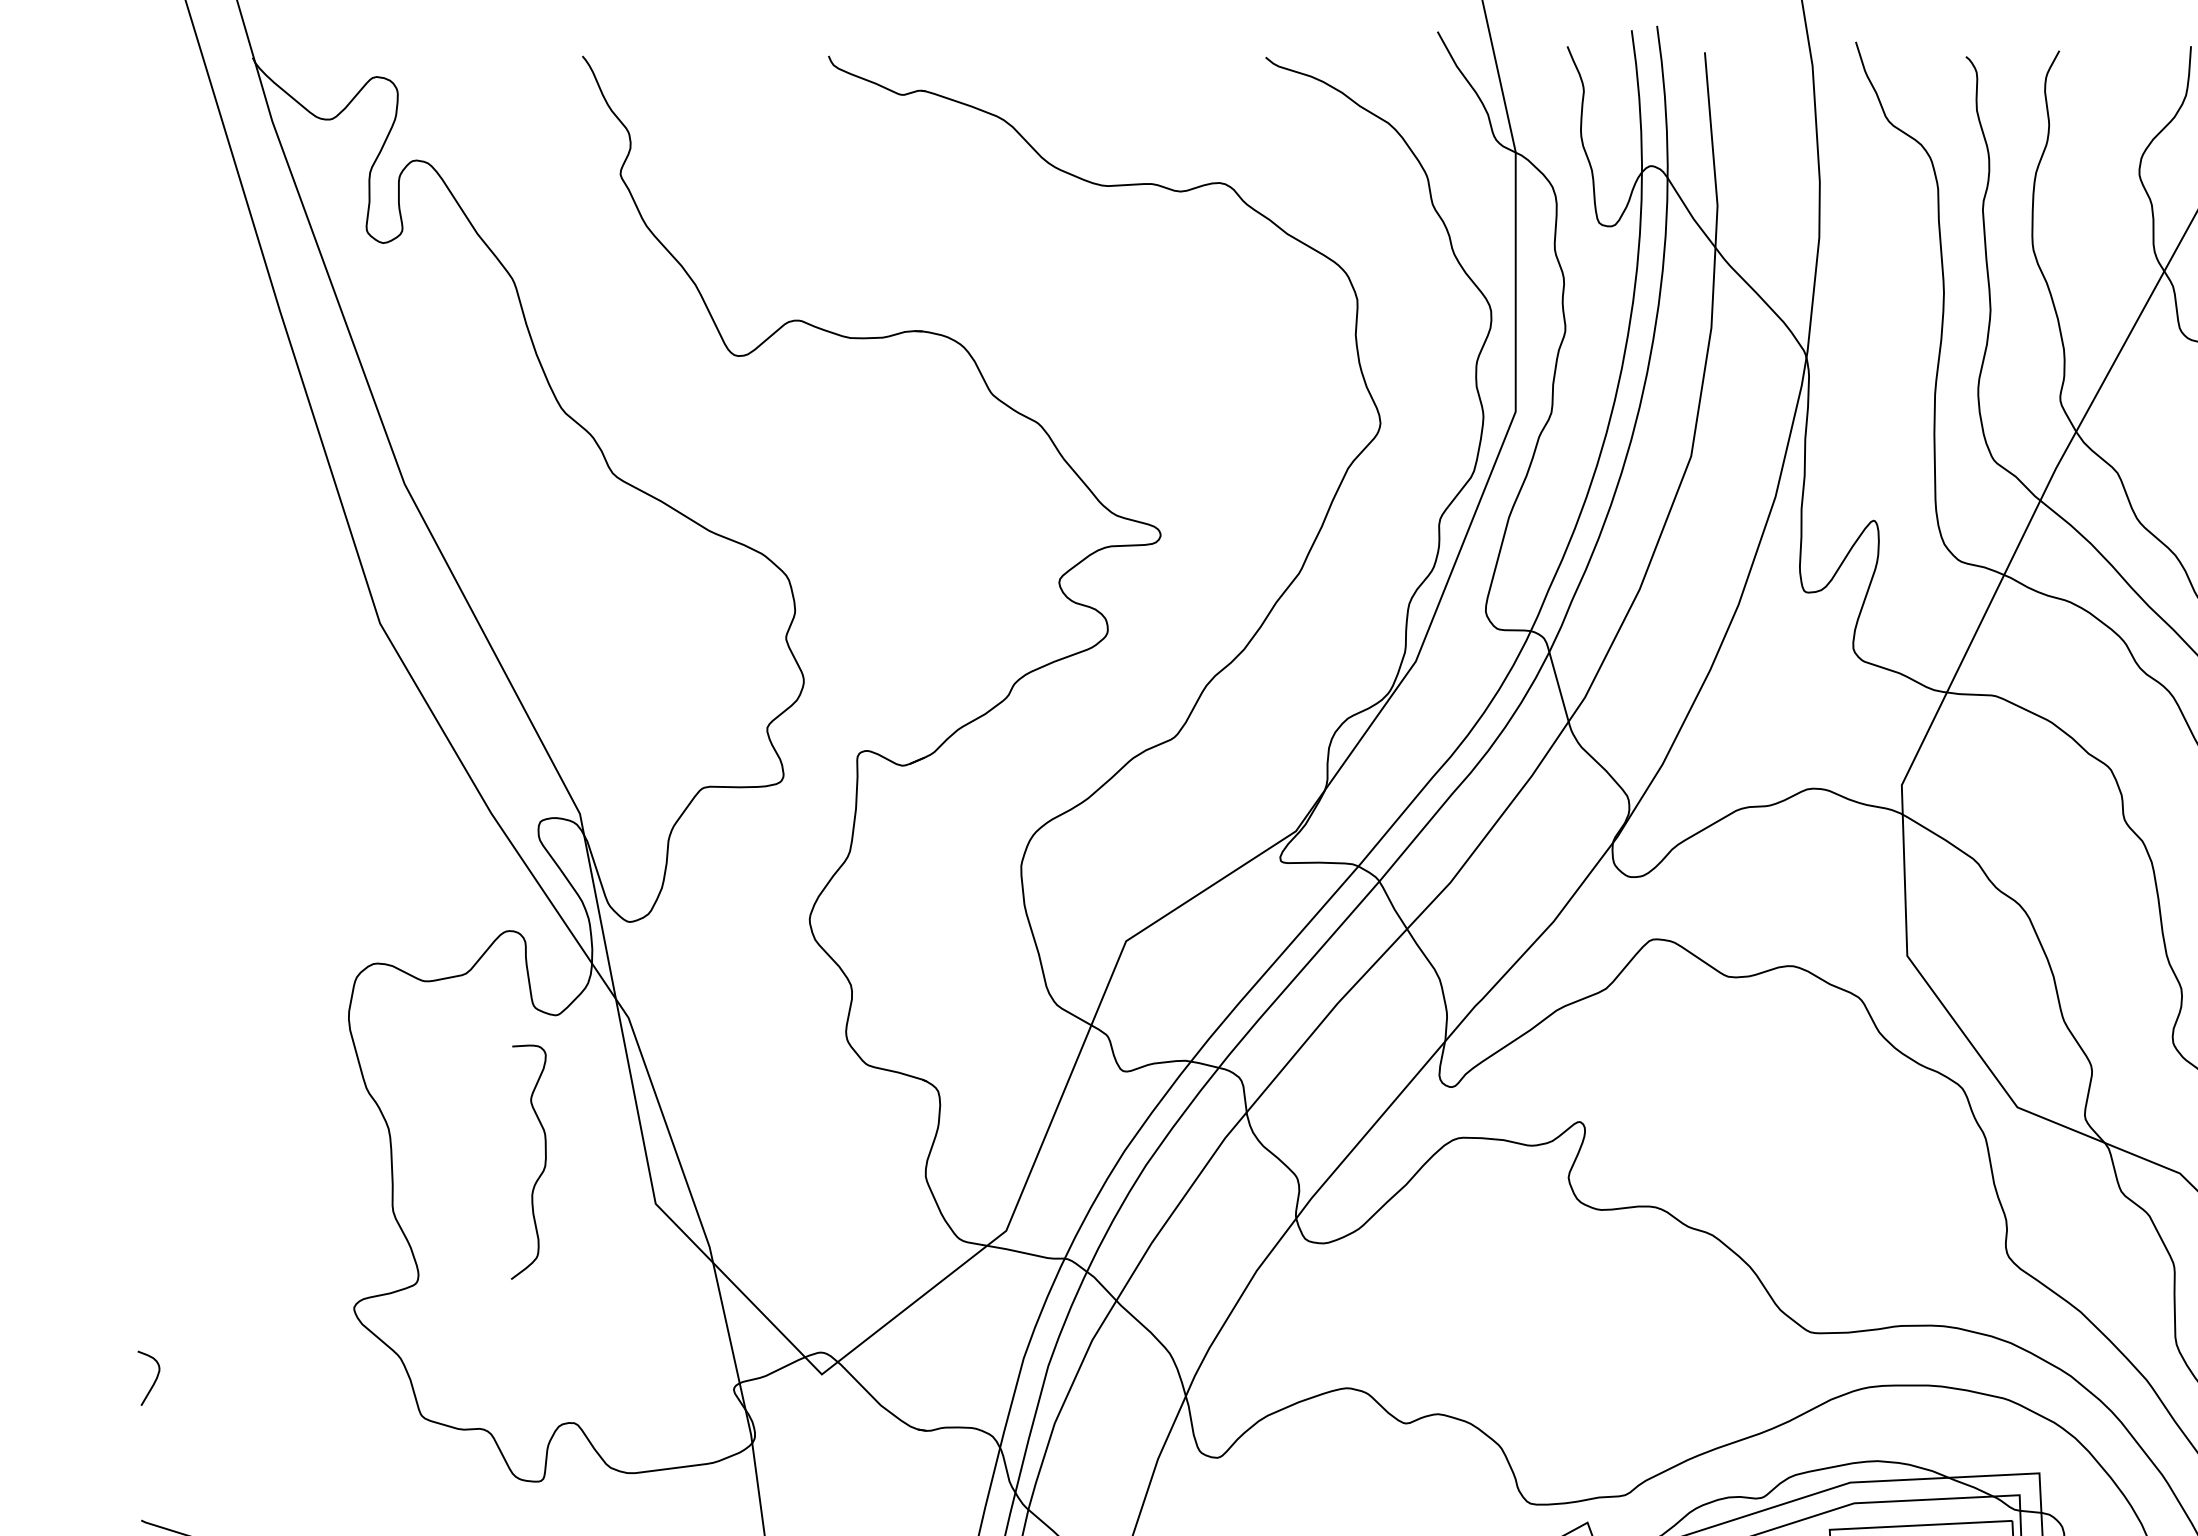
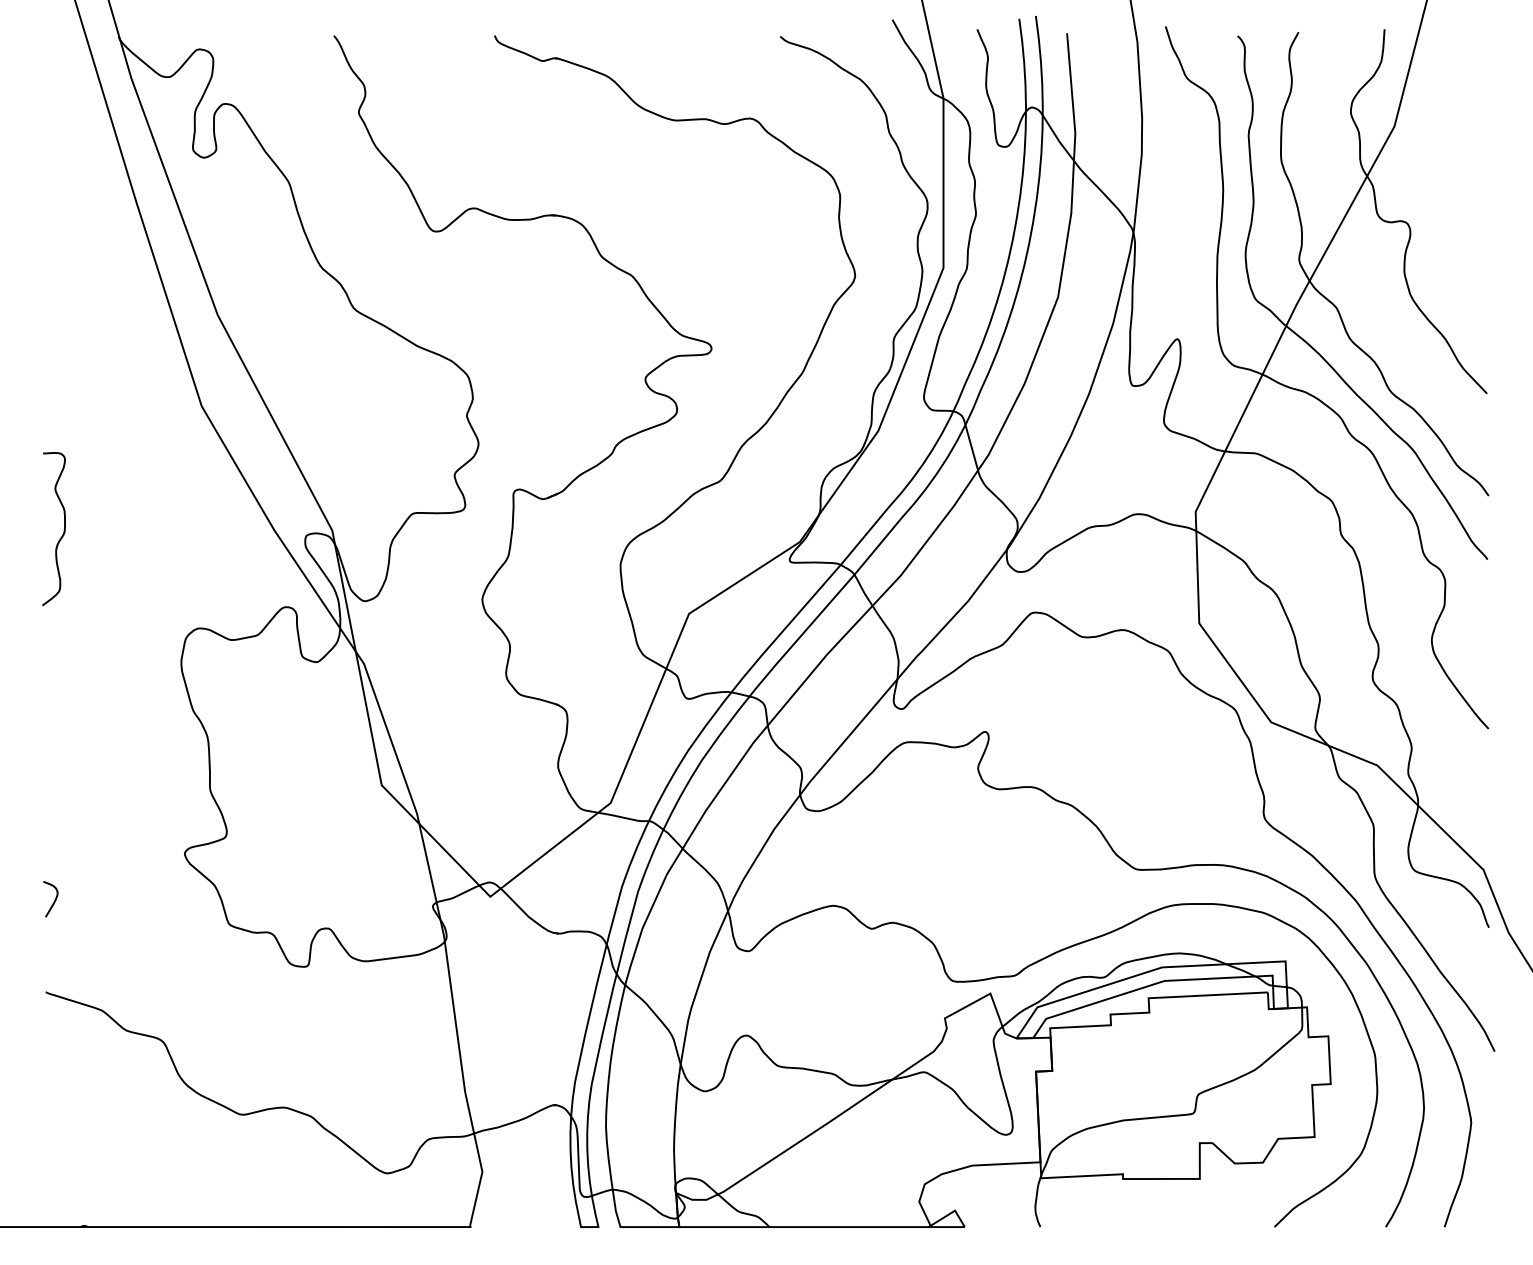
curve: (543, 1162) -> (63, 529), moved

